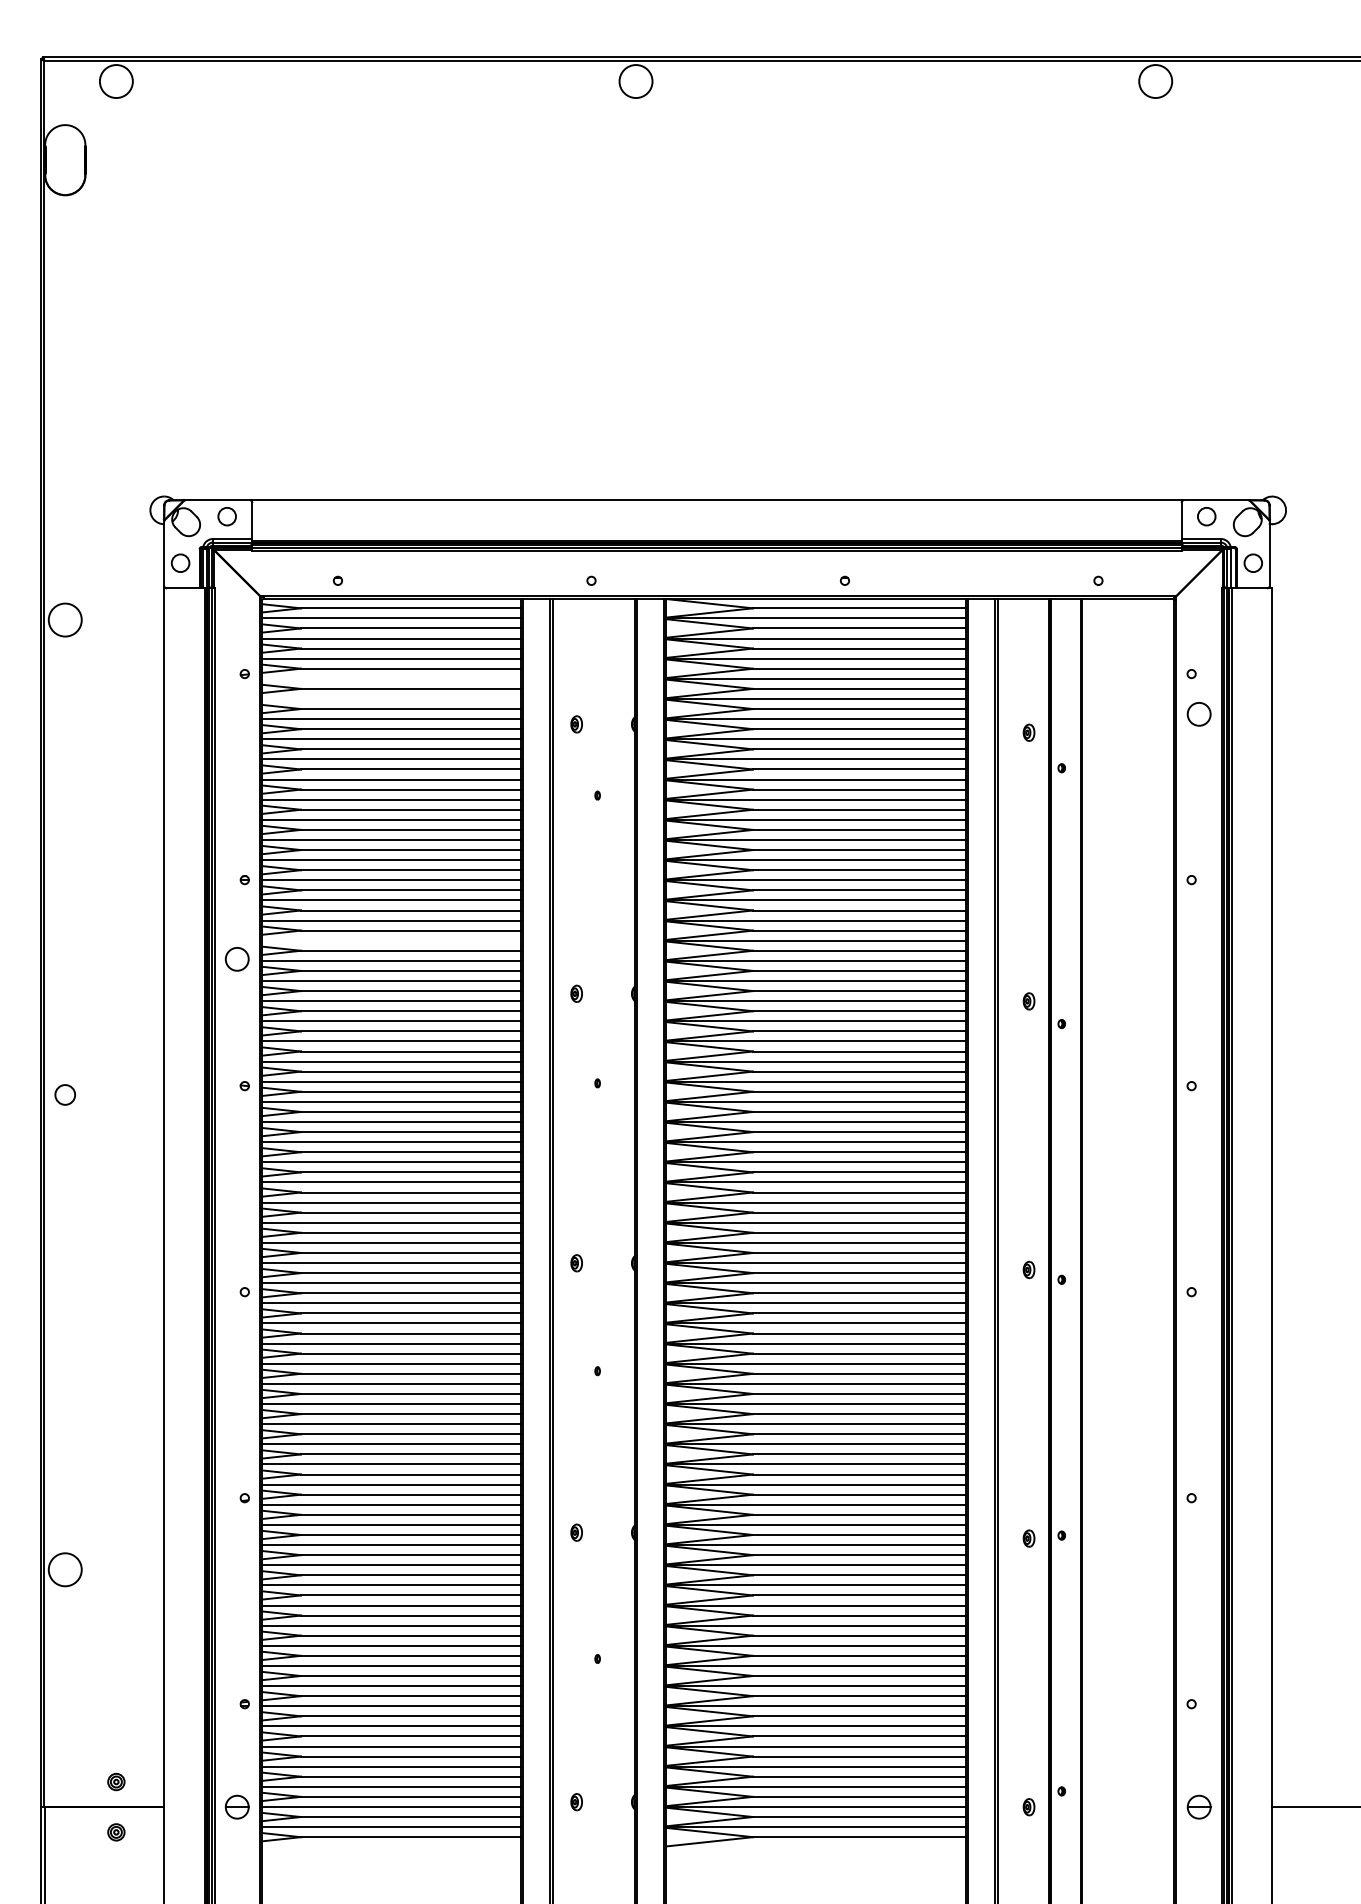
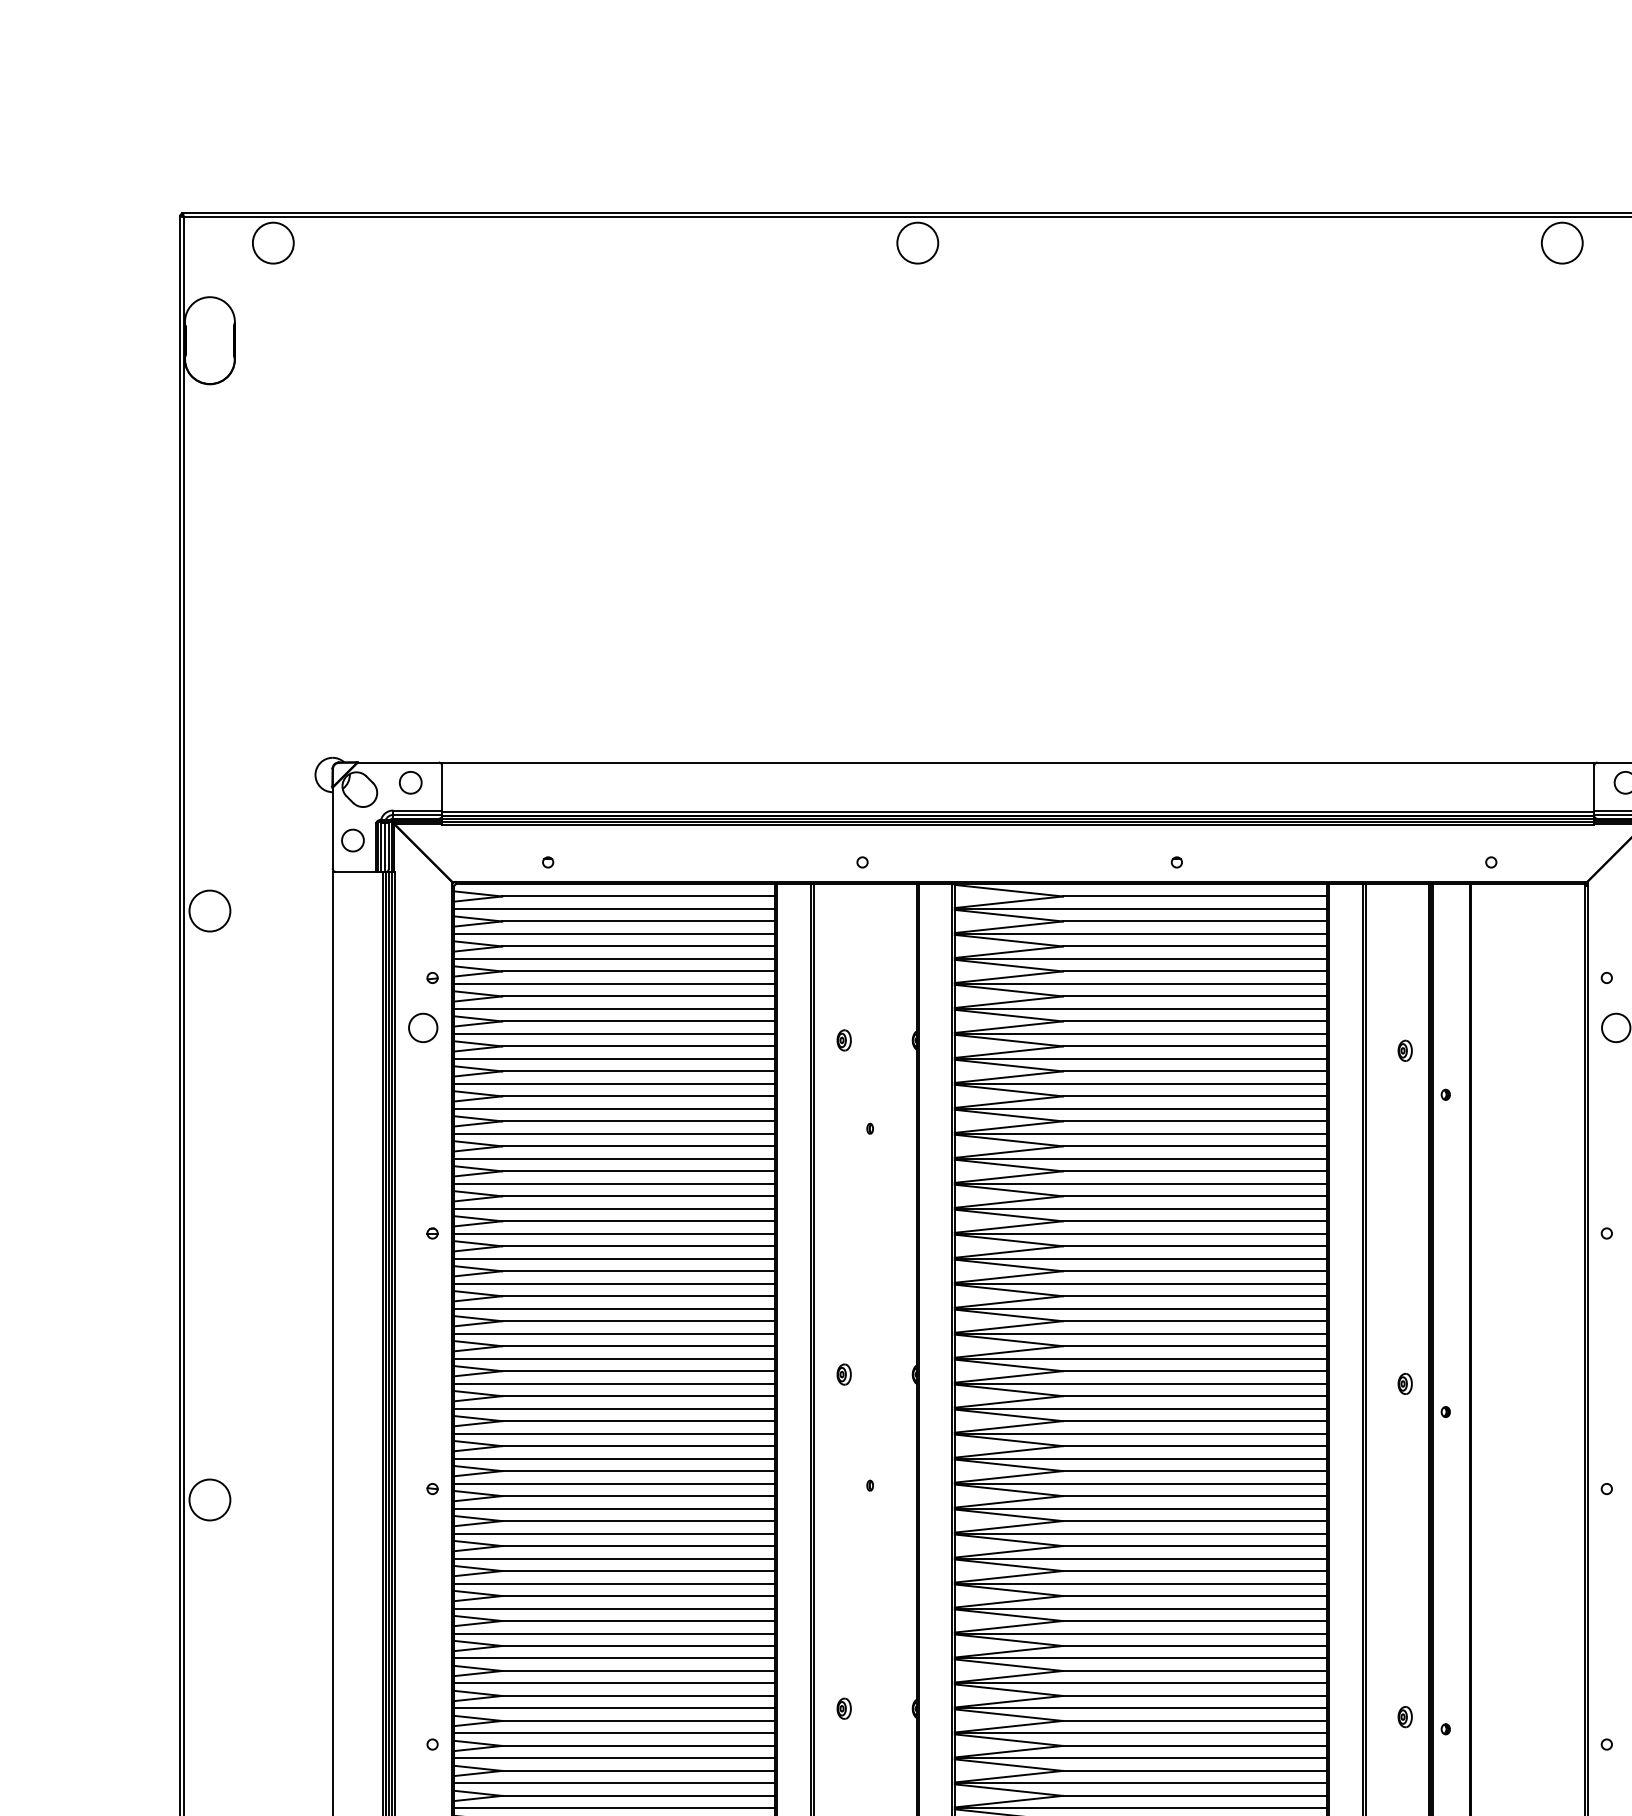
line: (391, 678) -> (614, 983), added
line: (391, 698) -> (614, 1008), added
line: (391, 940) -> (614, 1308), added
circle: (236, 959) -> (422, 1028), moved
circle: (64, 1094) -> (208, 1499), size x1.67

